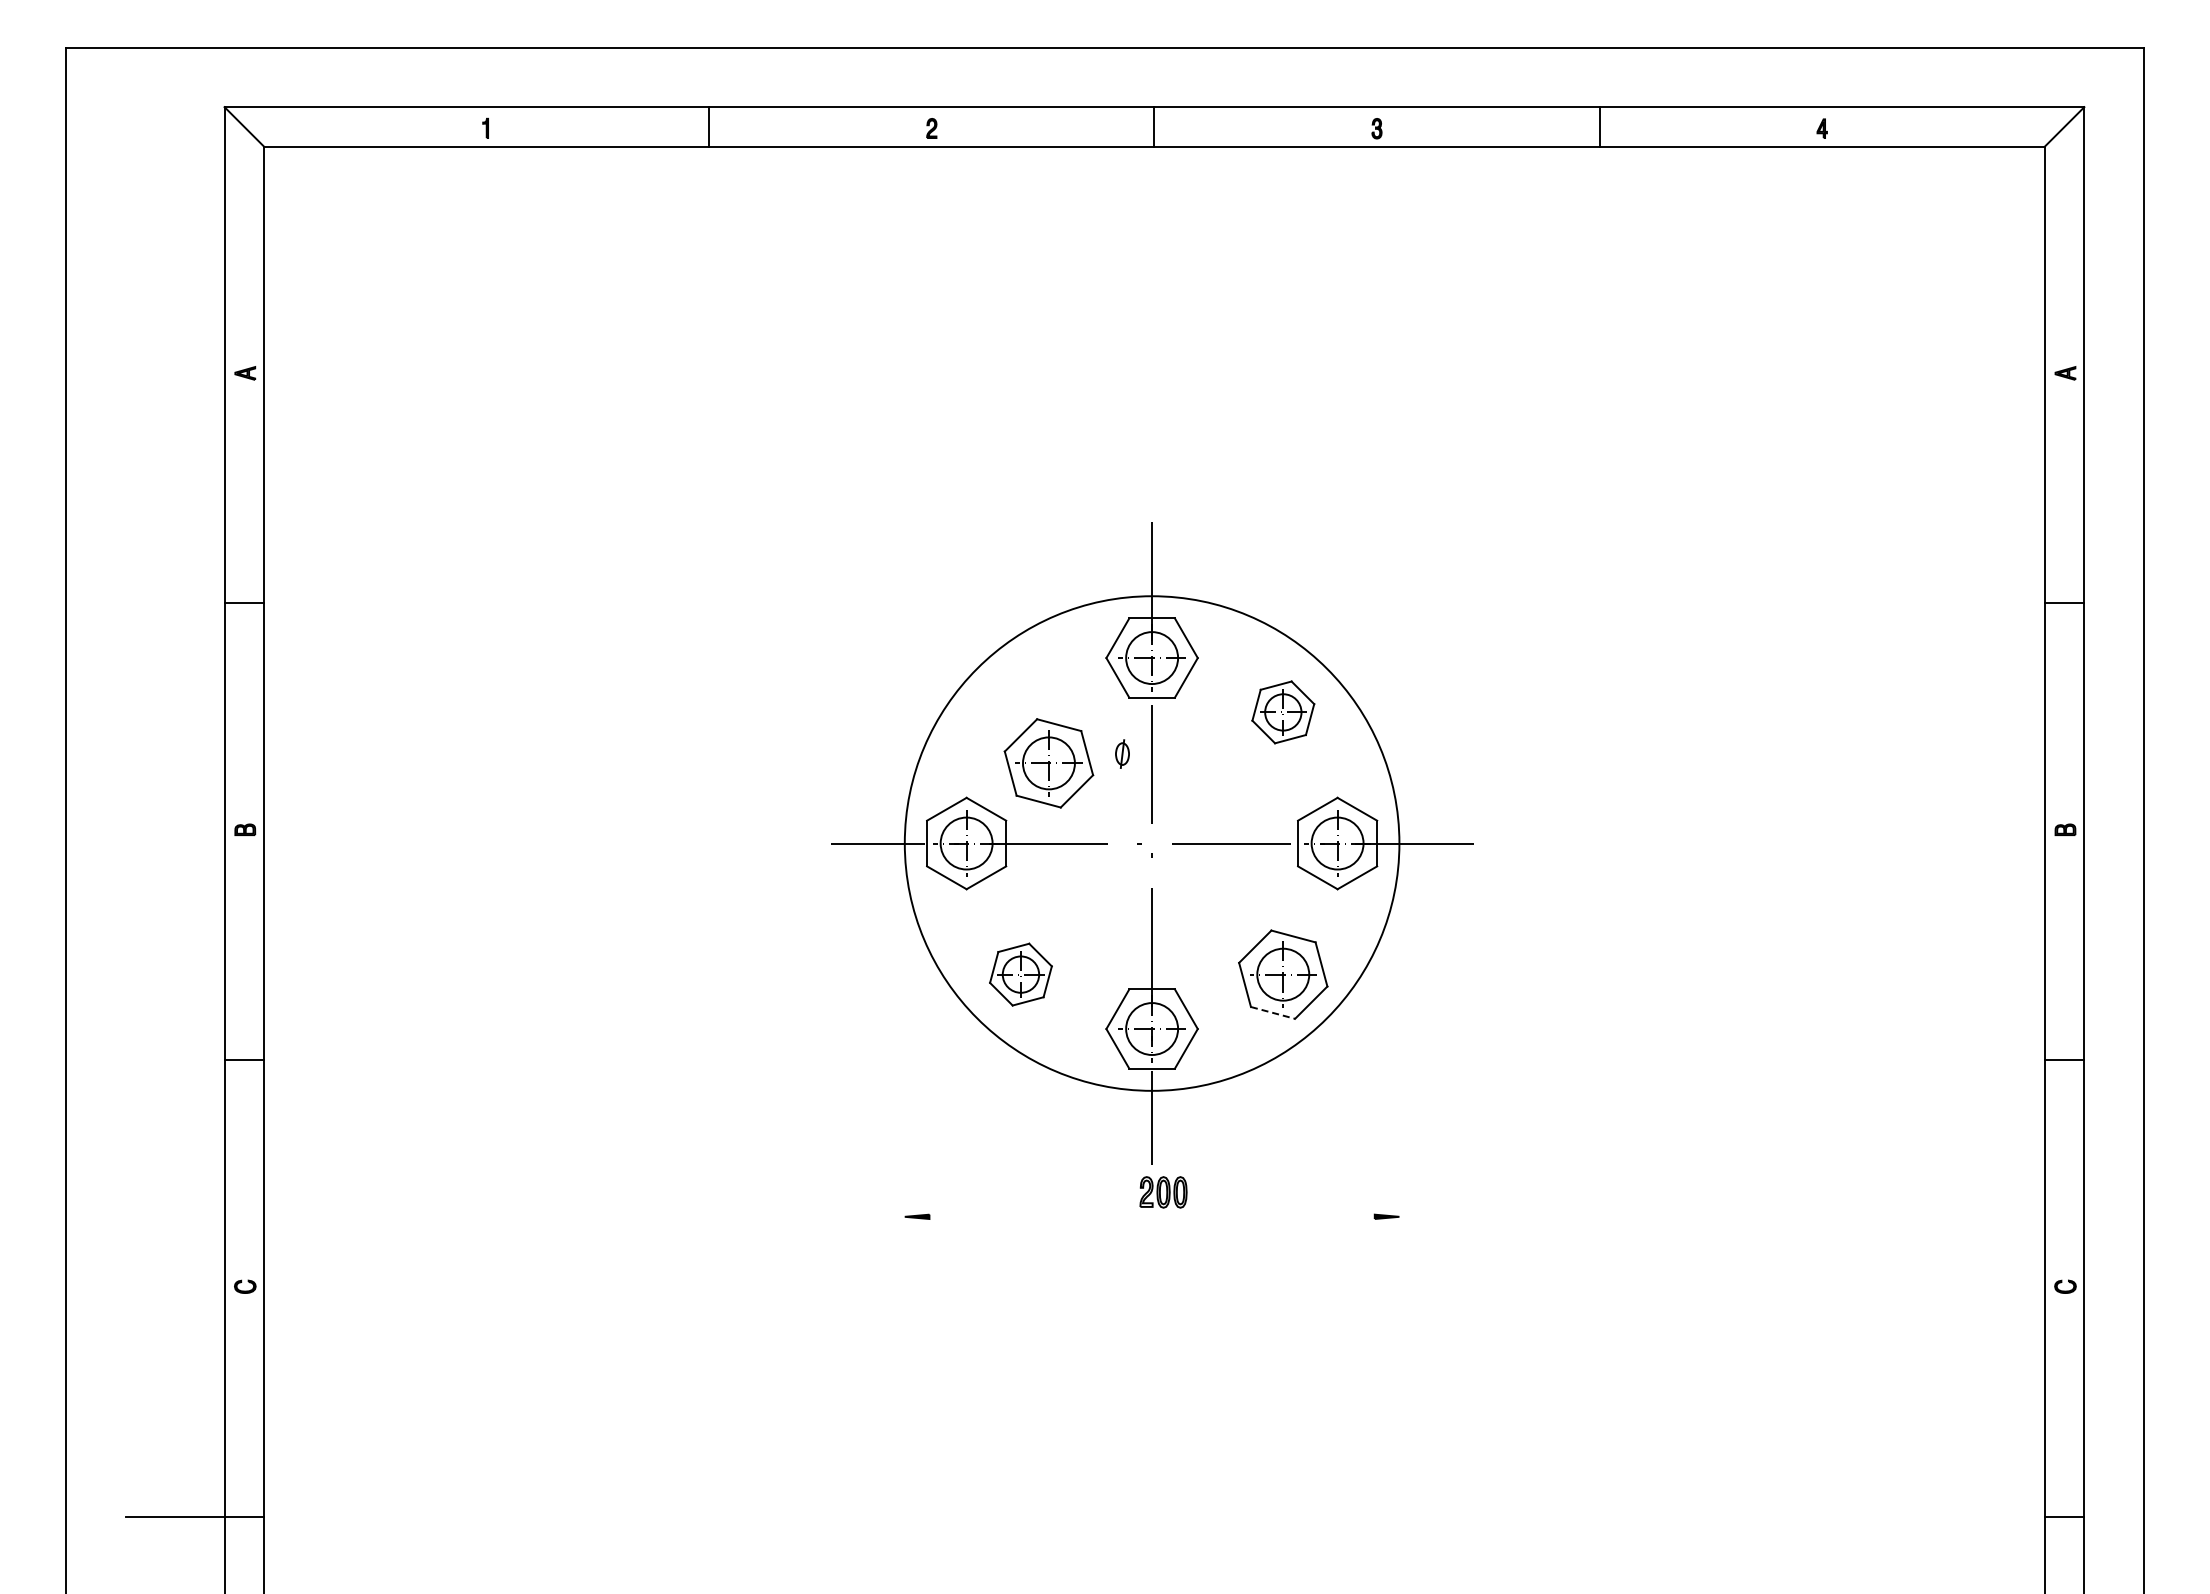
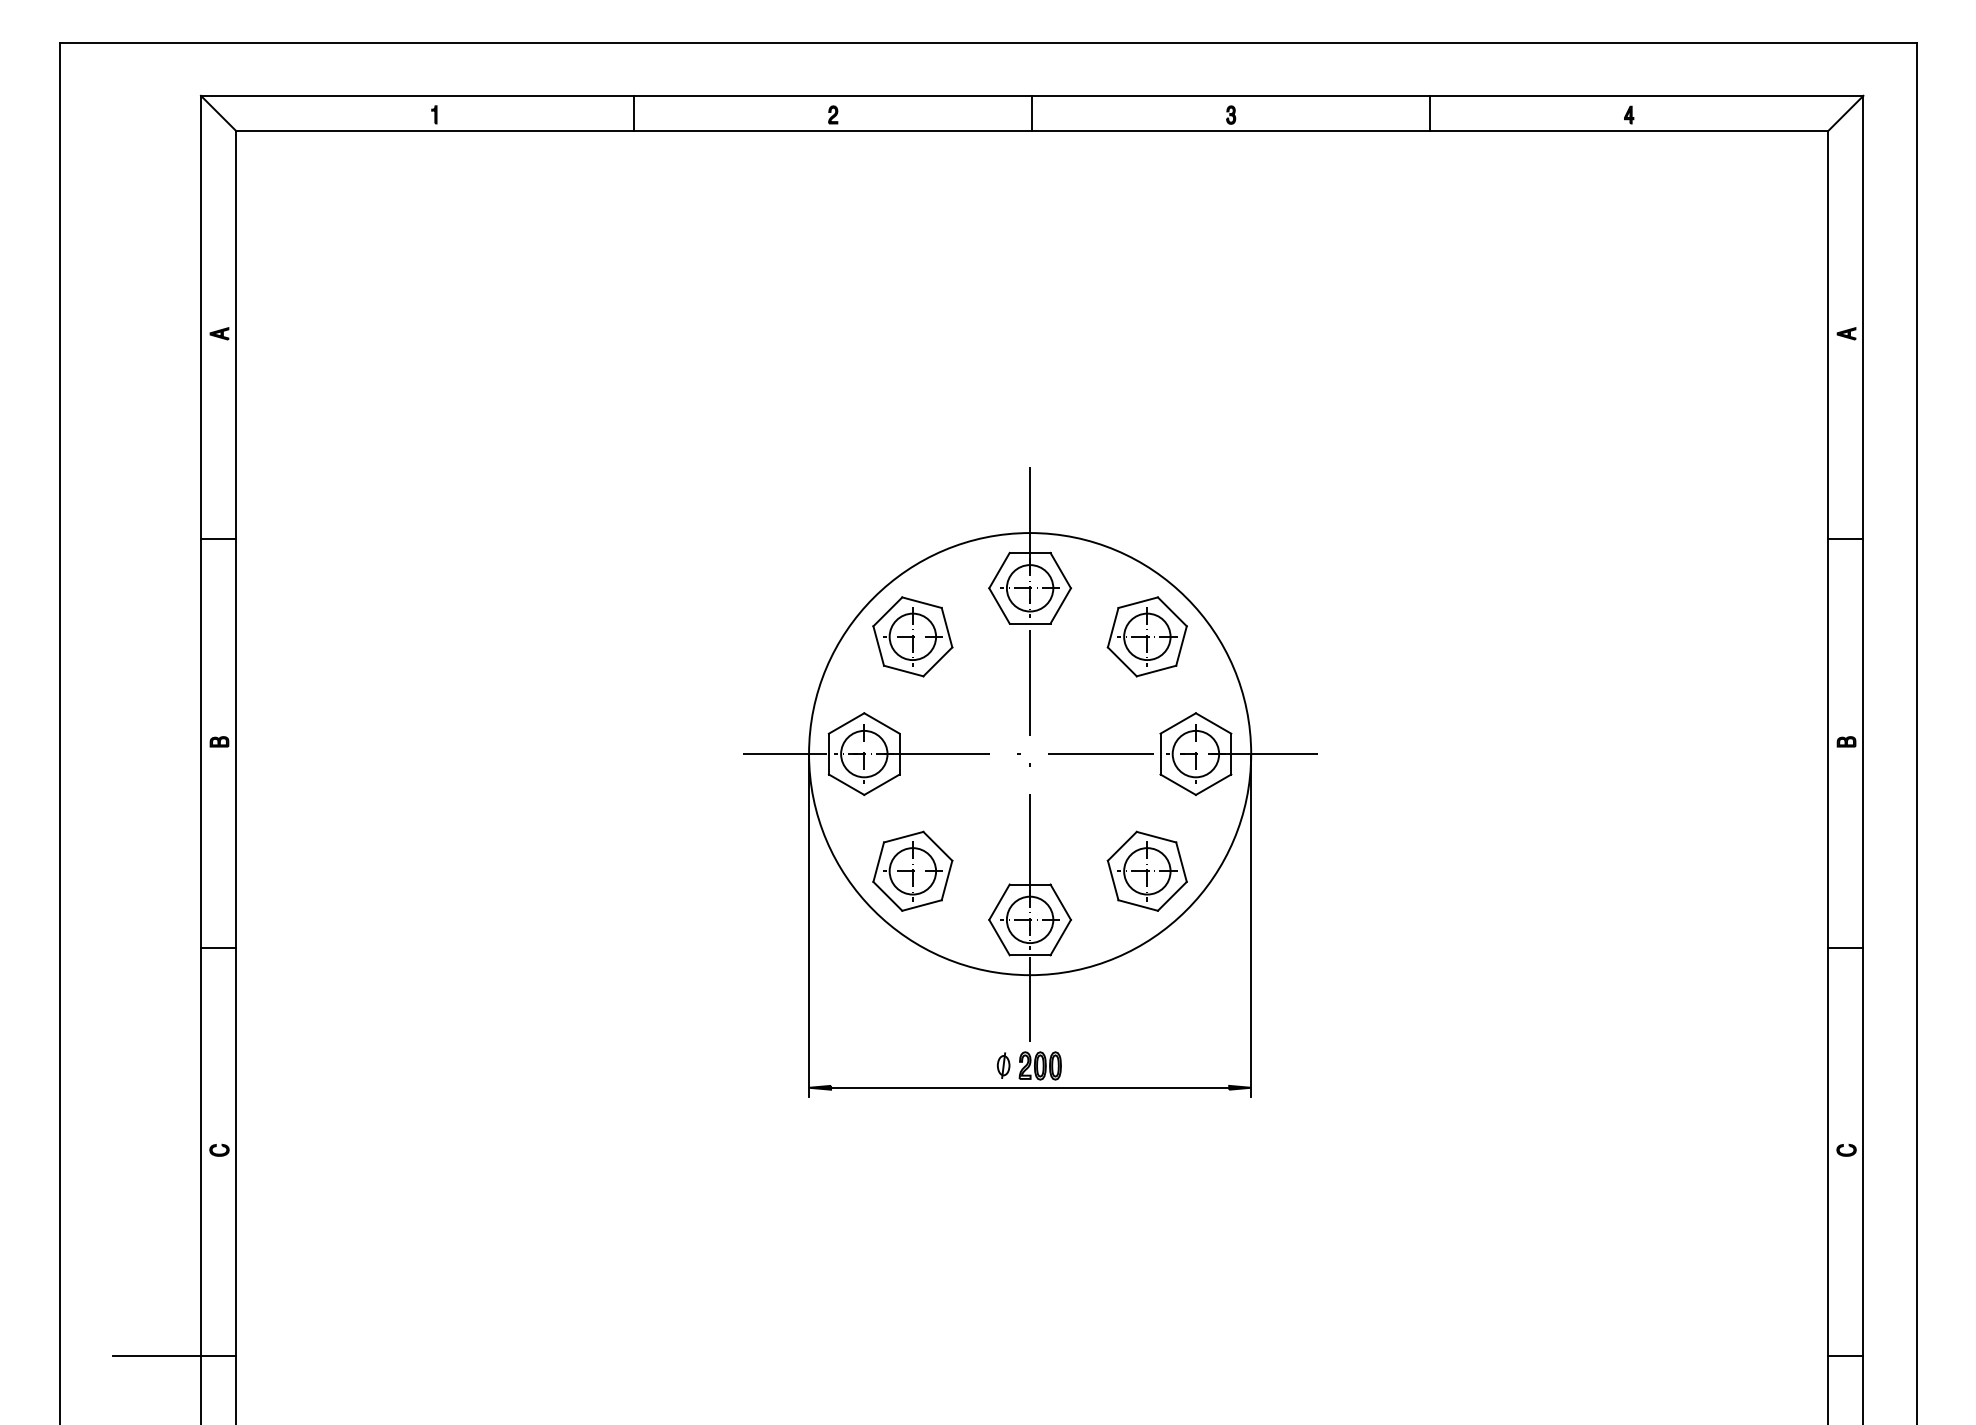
part: (1283, 712) -> (1147, 636), size x1.43
part: (1122, 753) -> (1003, 1065), moved
part: (1048, 763) -> (912, 636), moved
part: (1020, 974) -> (912, 871), size x1.43
line: (1273, 1012) -> (1138, 905), dashed -> solid
line: (904, 1034) -> (808, 924), added
line: (1399, 1034) -> (1251, 924), added
line: (1151, 1216) -> (1029, 1087), added

